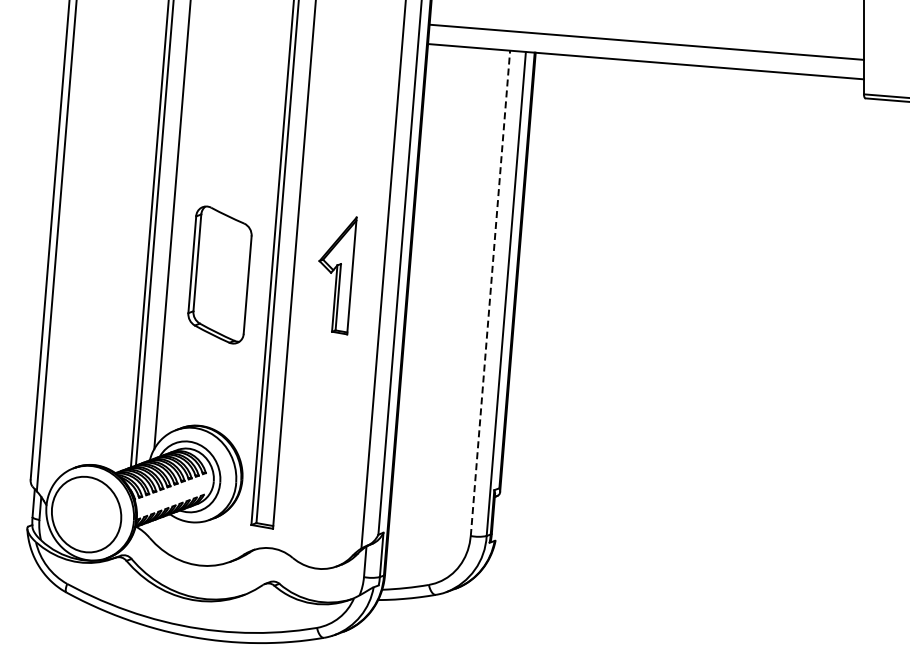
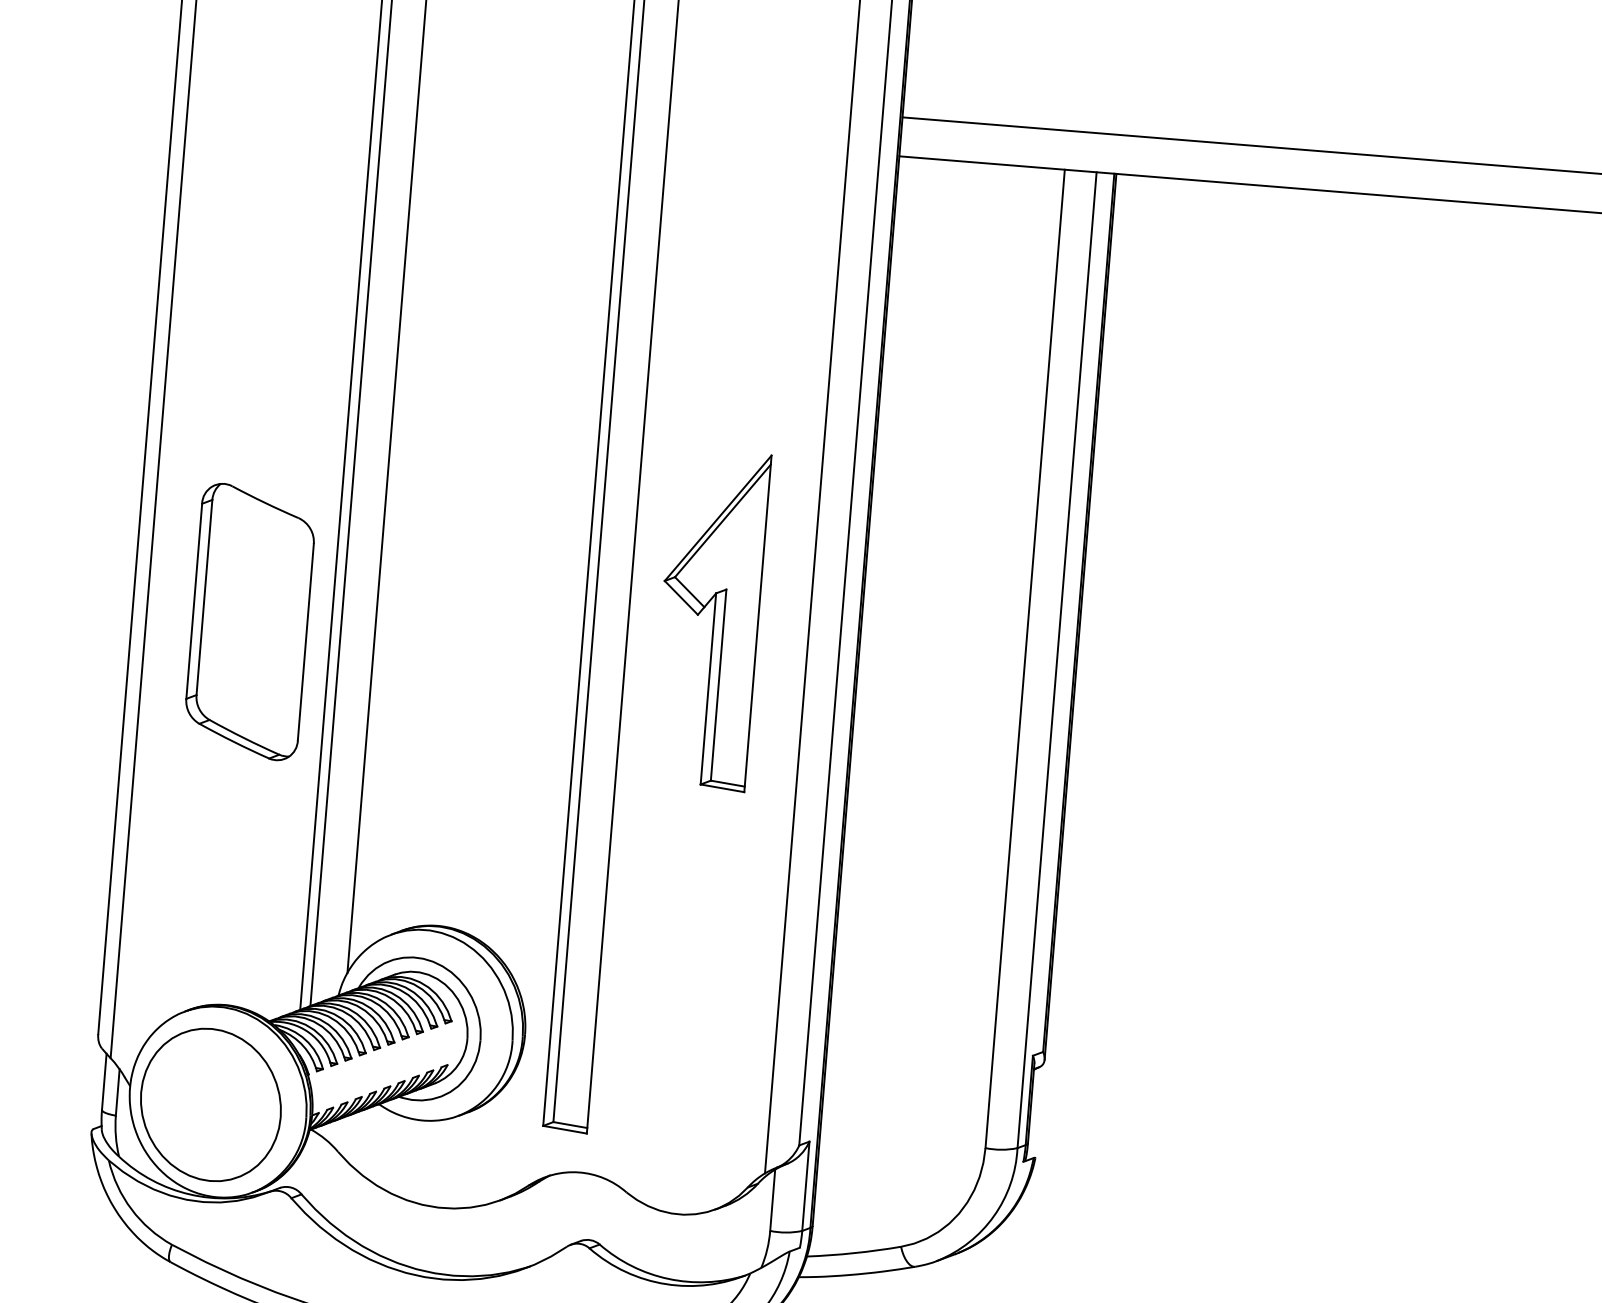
part: (219, 274) -> (249, 620), moved
part: (337, 275) -> (716, 622), size x1.43
line: (490, 292) -> (1025, 657), dashed -> solid

